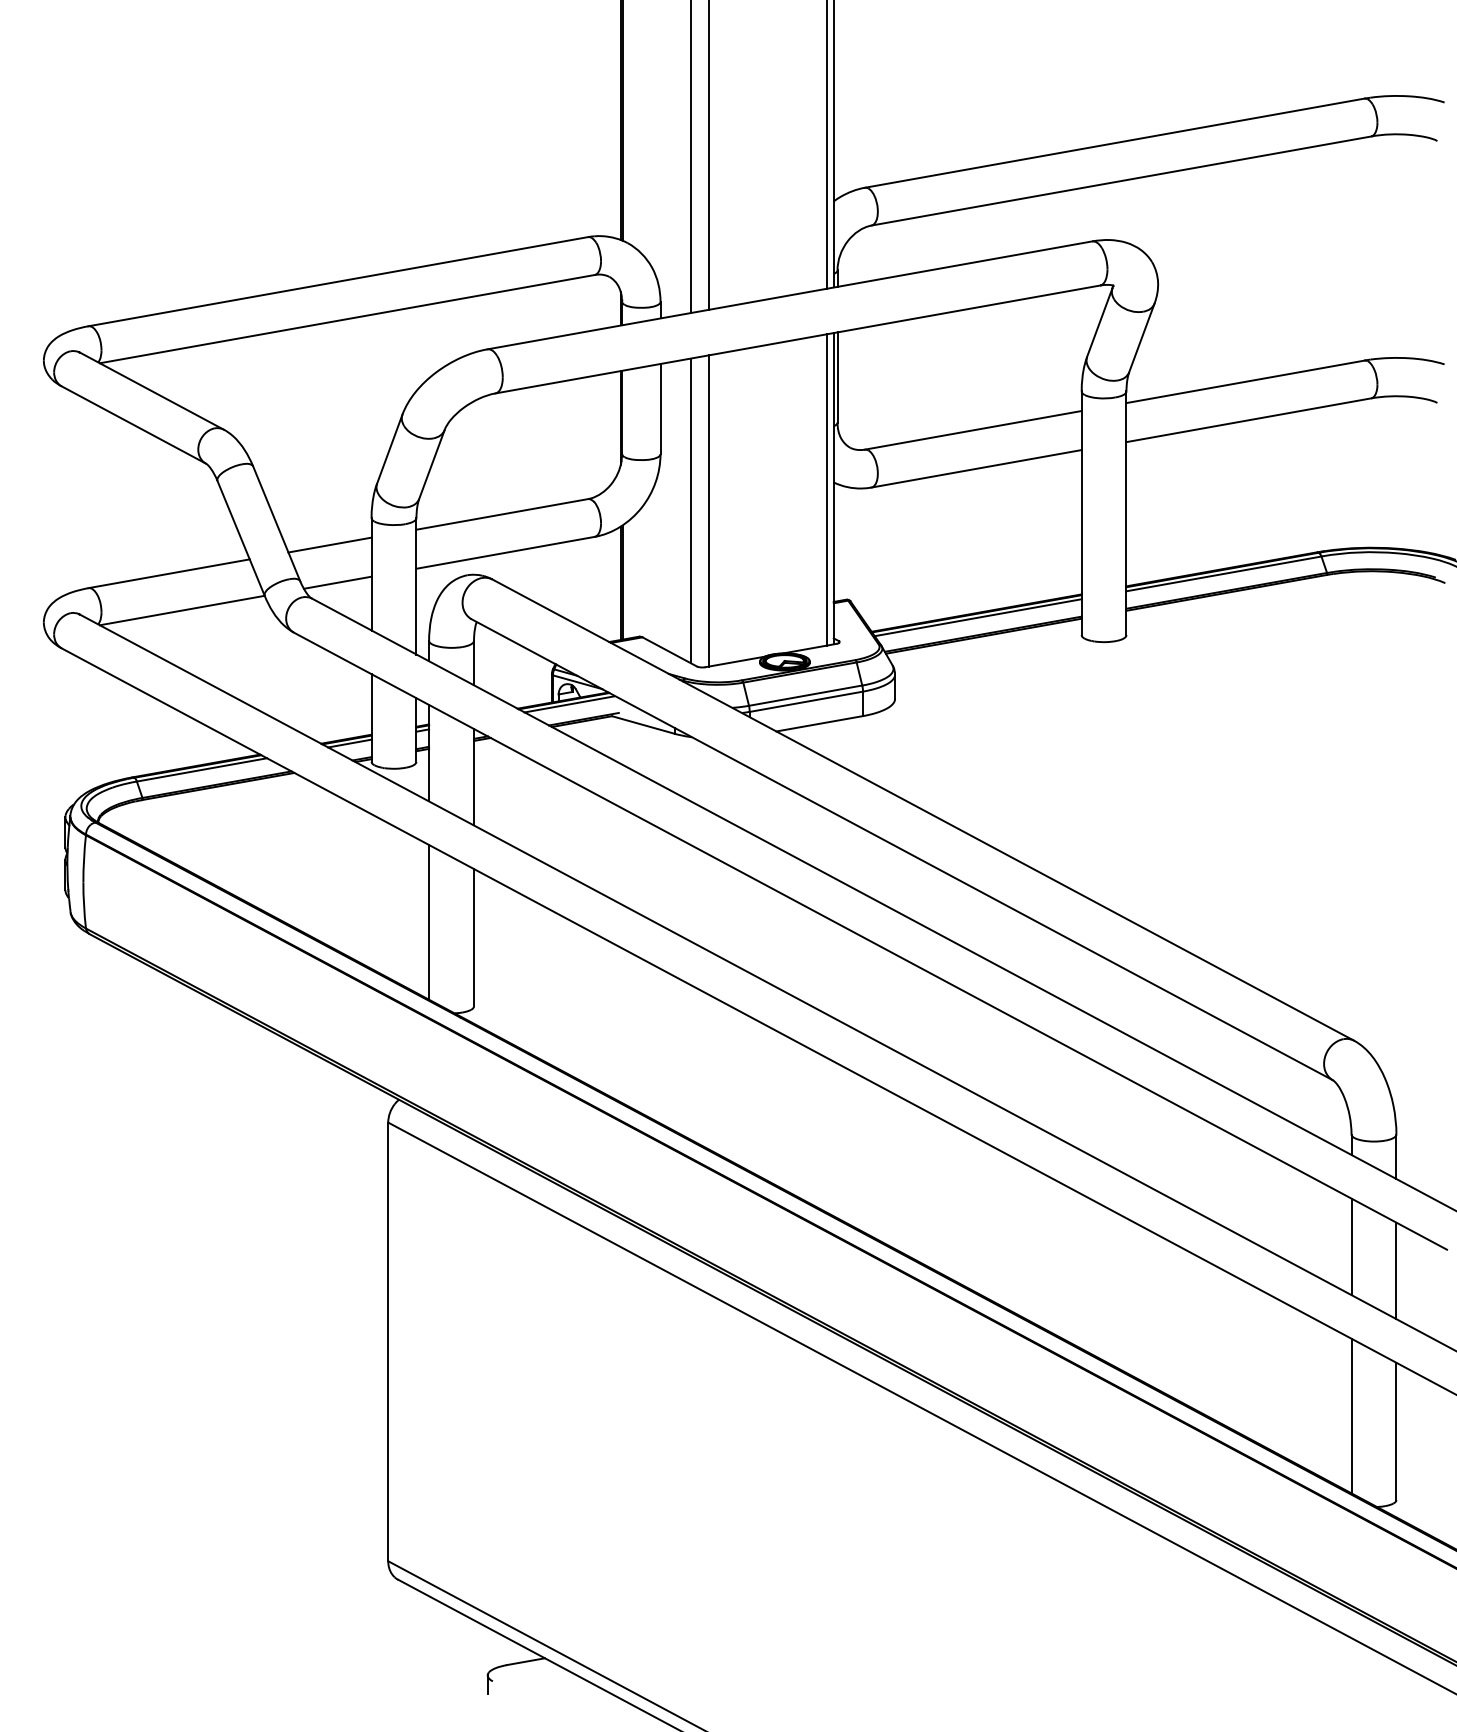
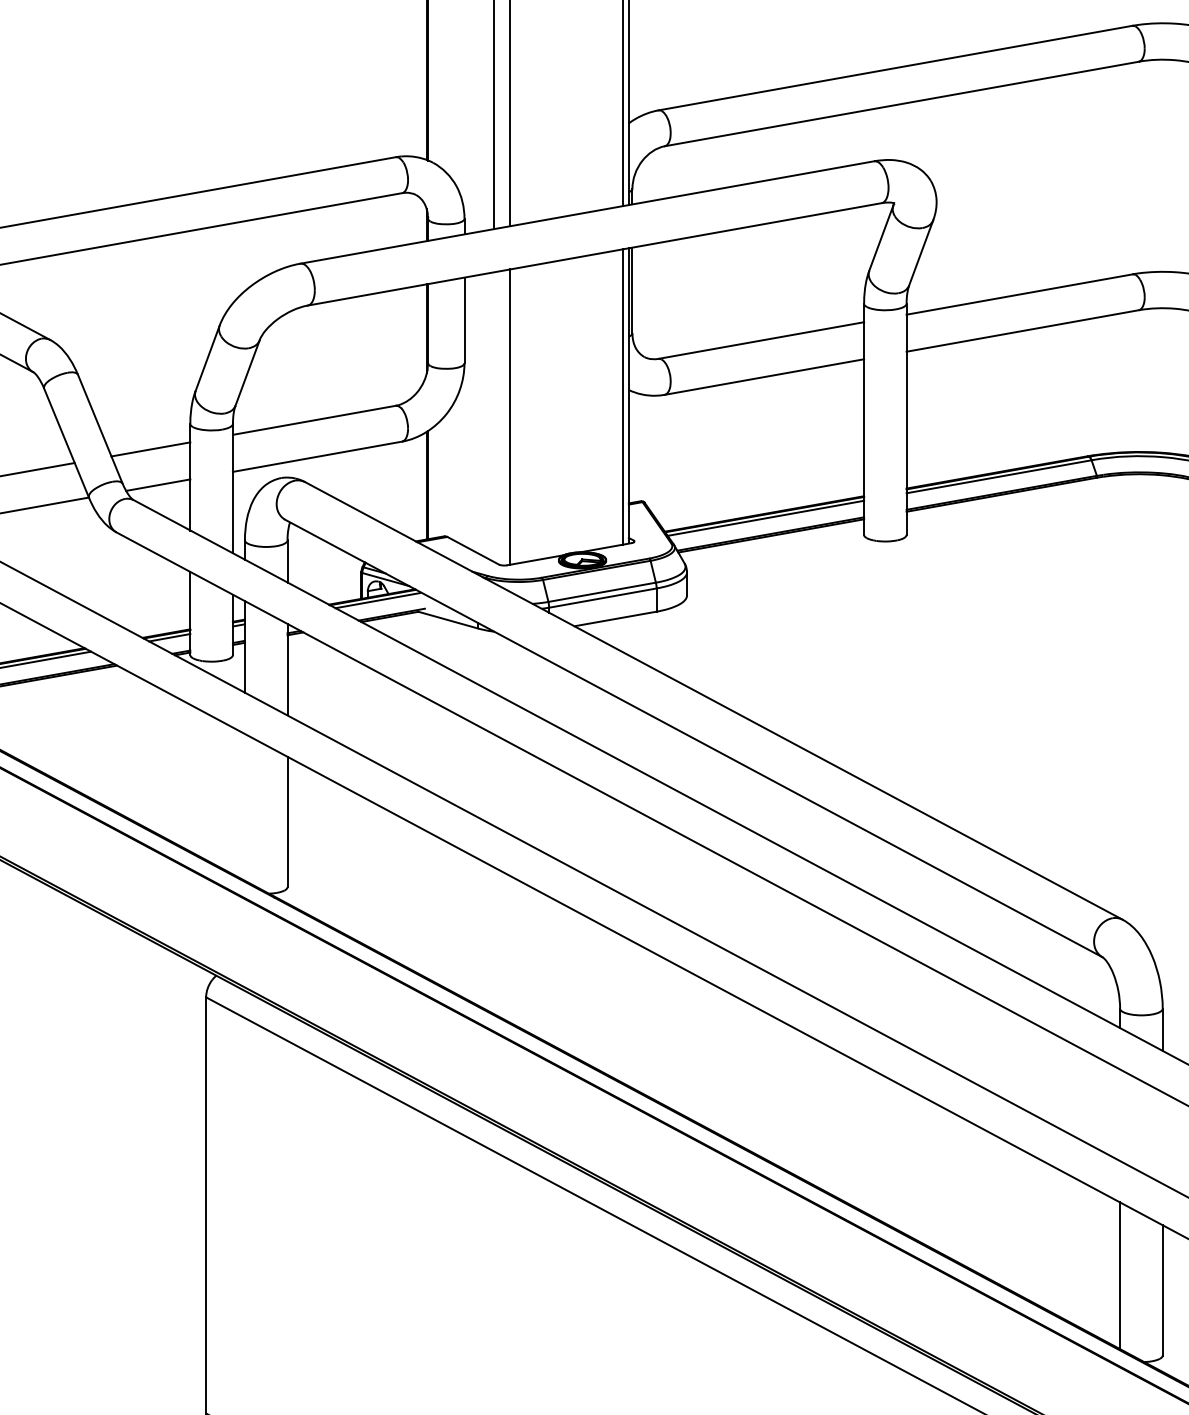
line: (691, 510) -> (493, 416), removed
line: (429, 922) -> (245, 807), removed
line: (1351, 1246) -> (1120, 1114), removed
line: (1396, 1270) -> (1162, 1137), removed

